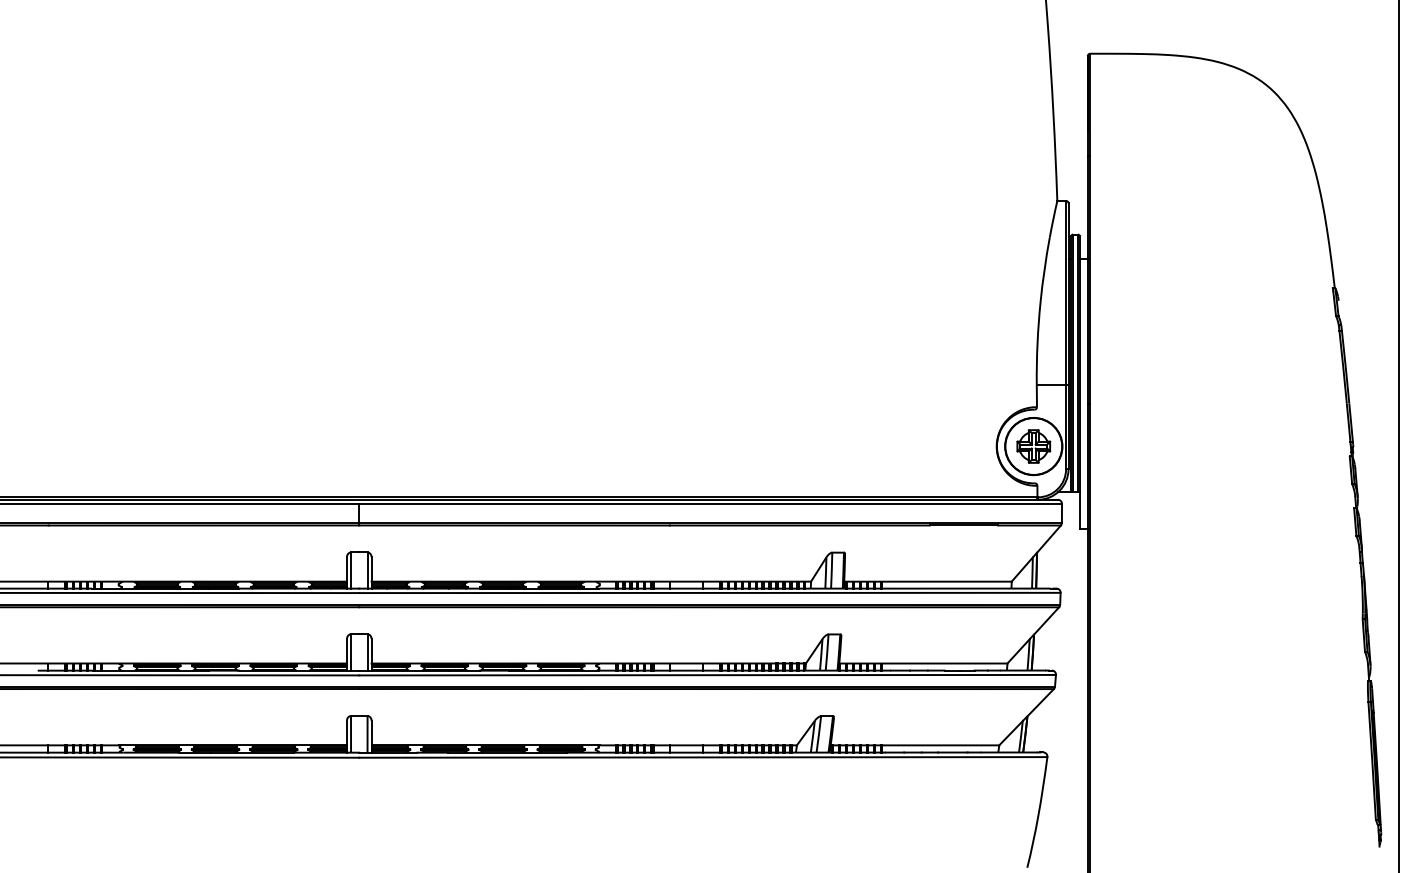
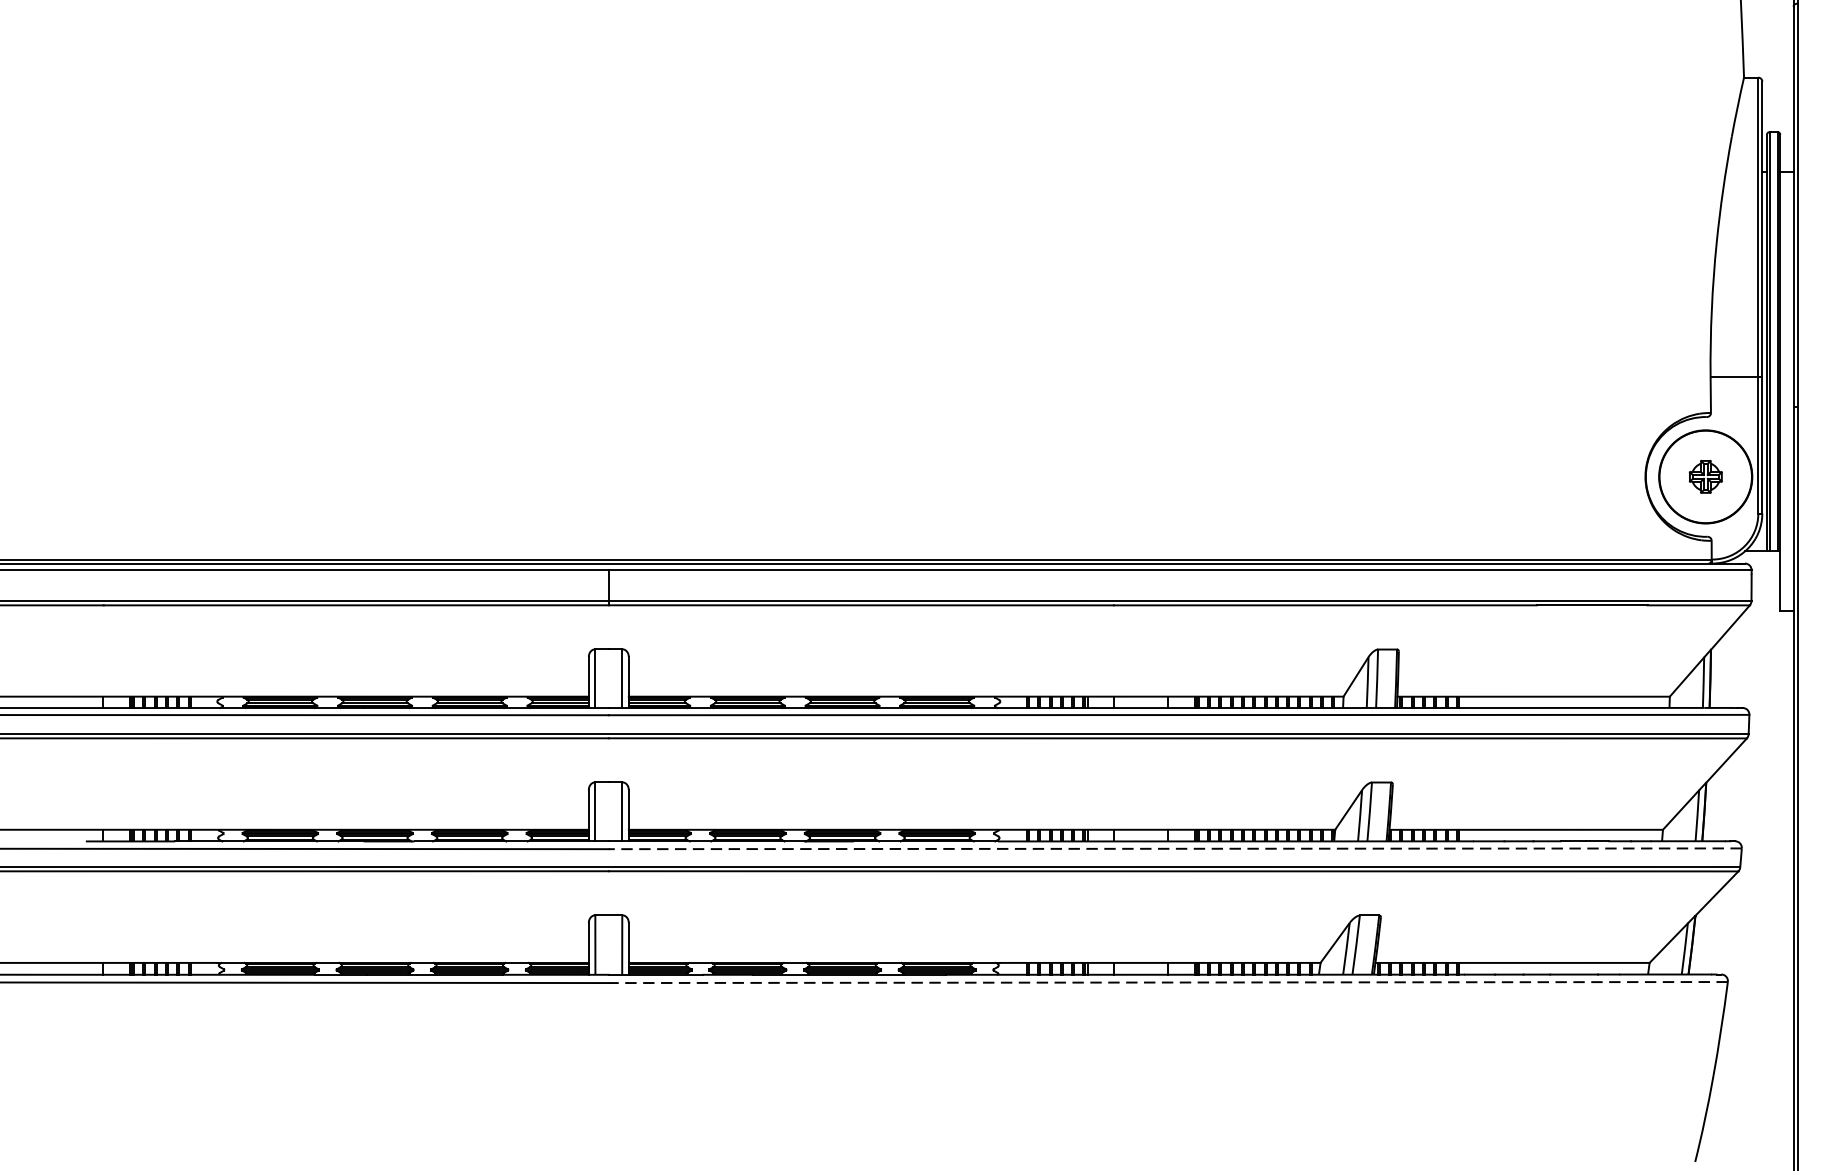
part: (1033, 446) -> (1705, 476), size x0.6
line: (707, 675) -> (1175, 849), solid -> dashed
line: (702, 757) -> (1166, 982), solid -> dashed

